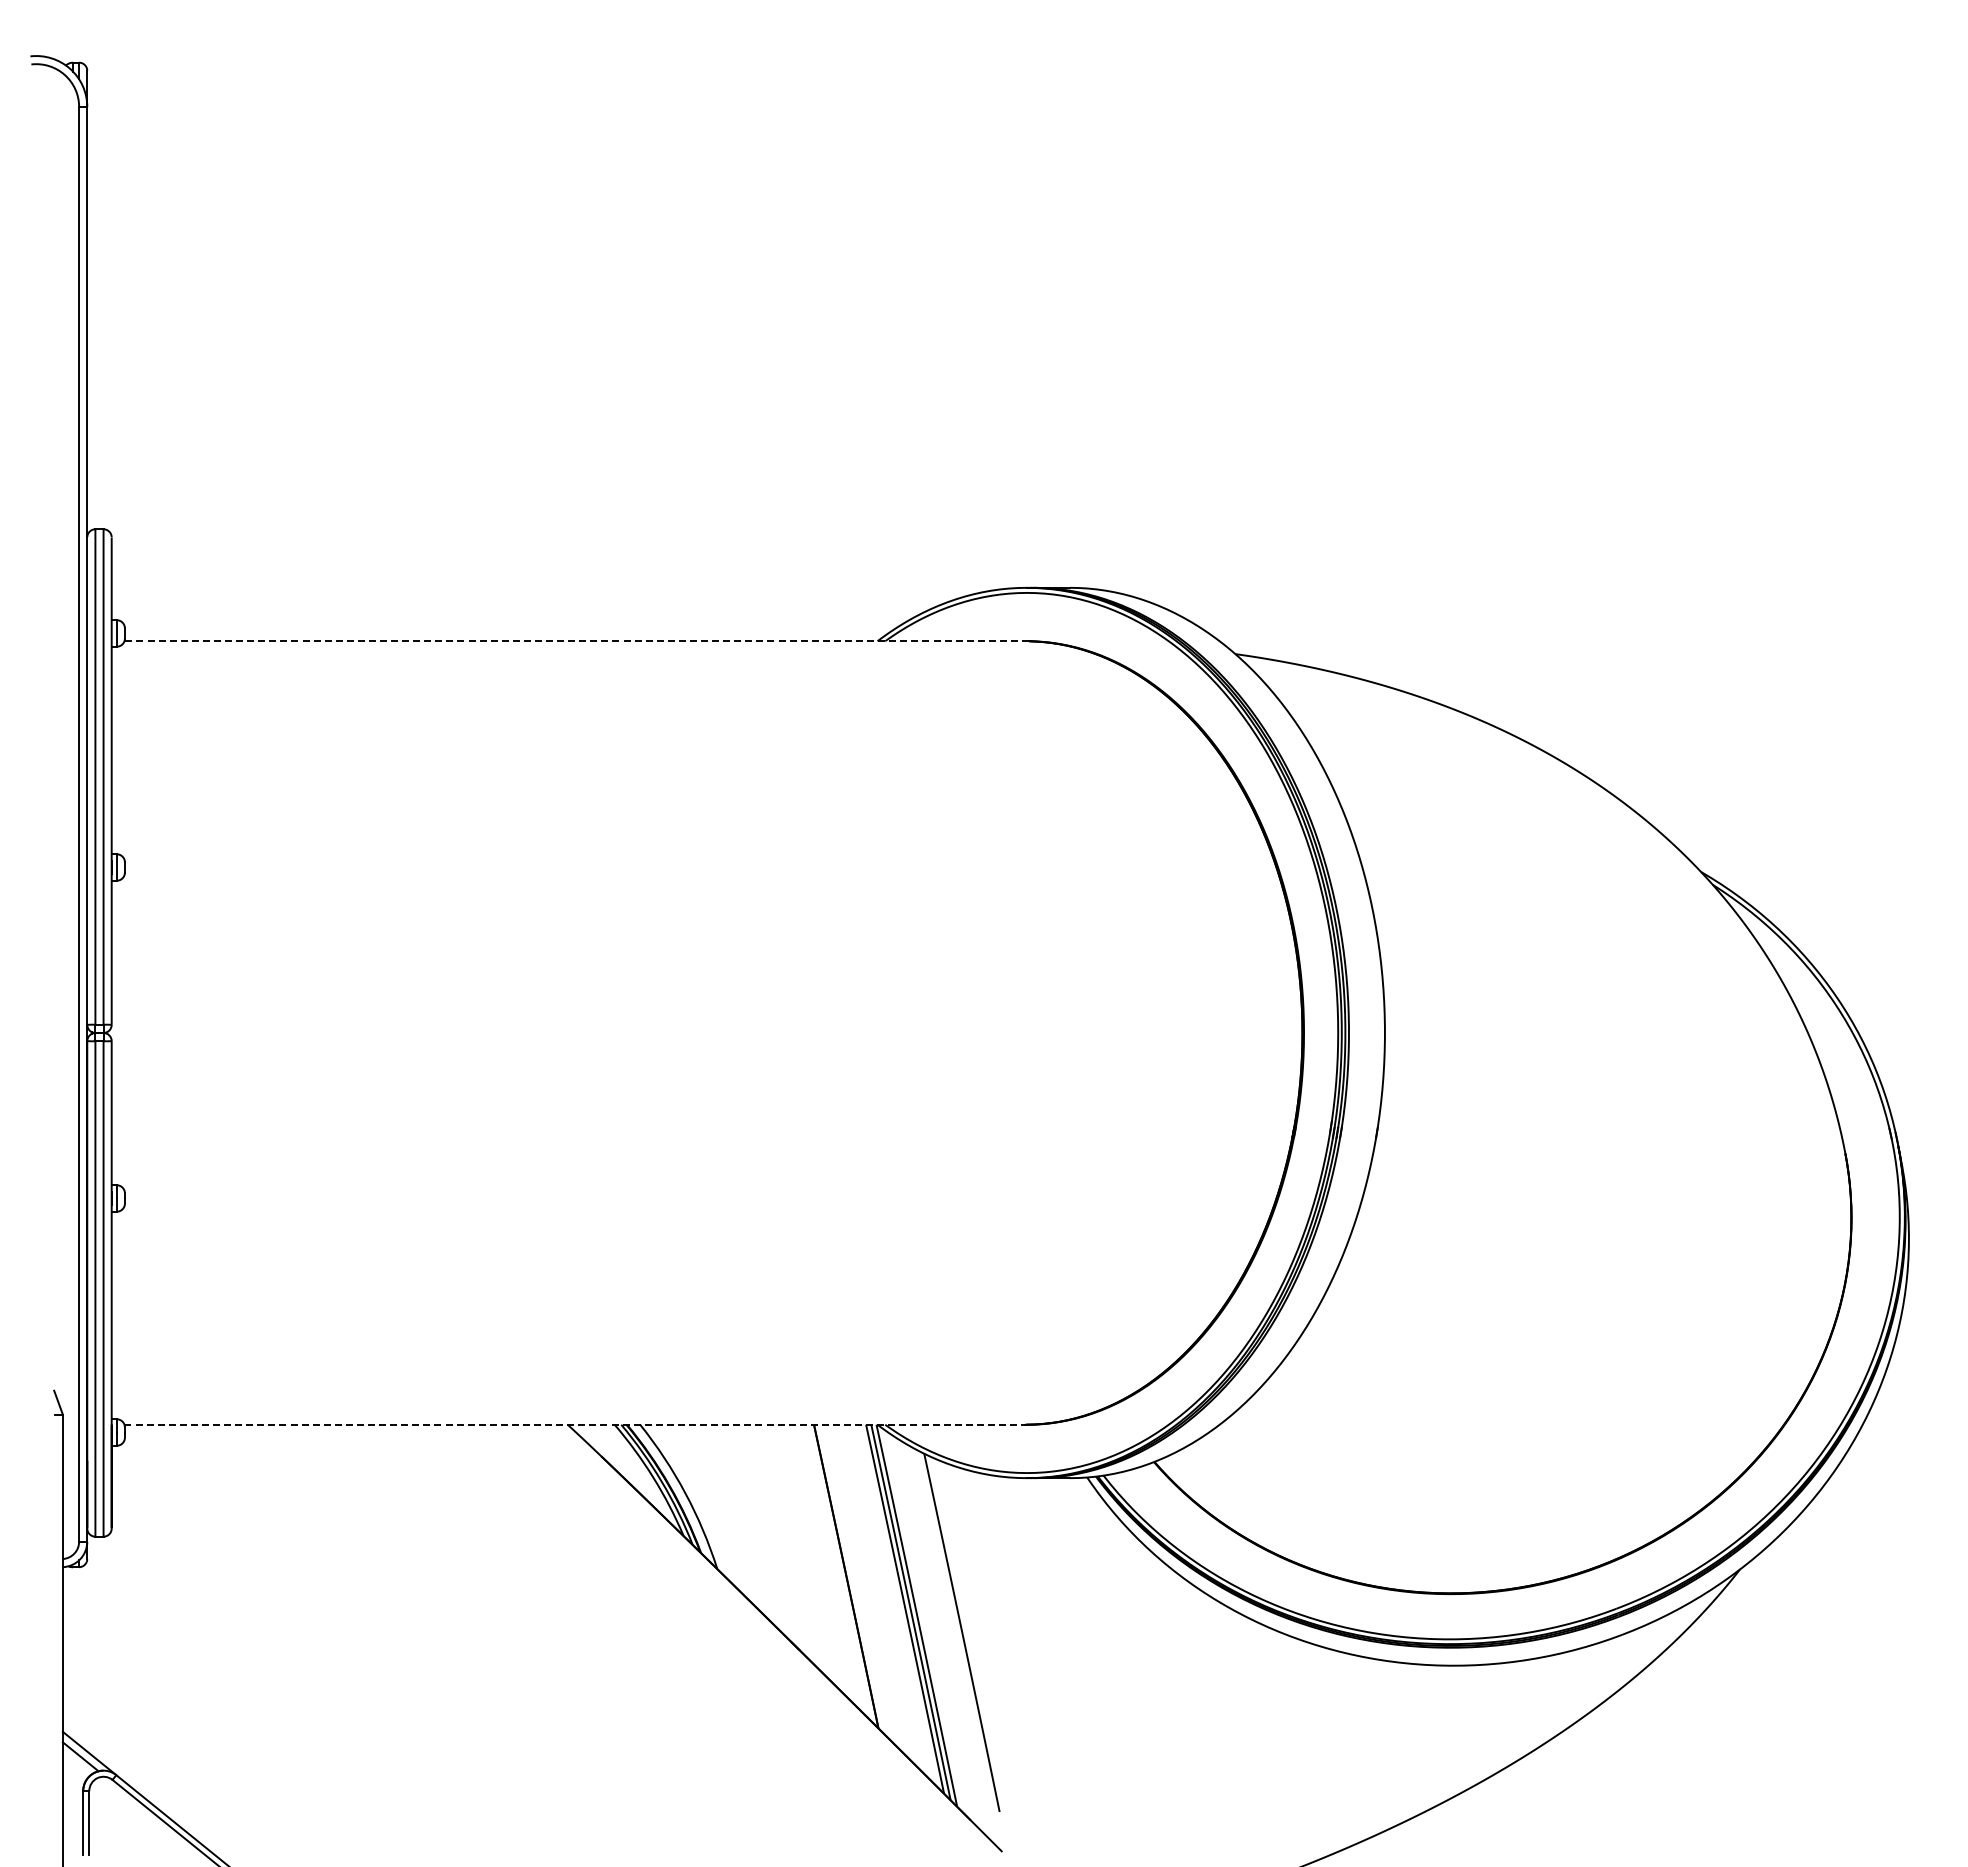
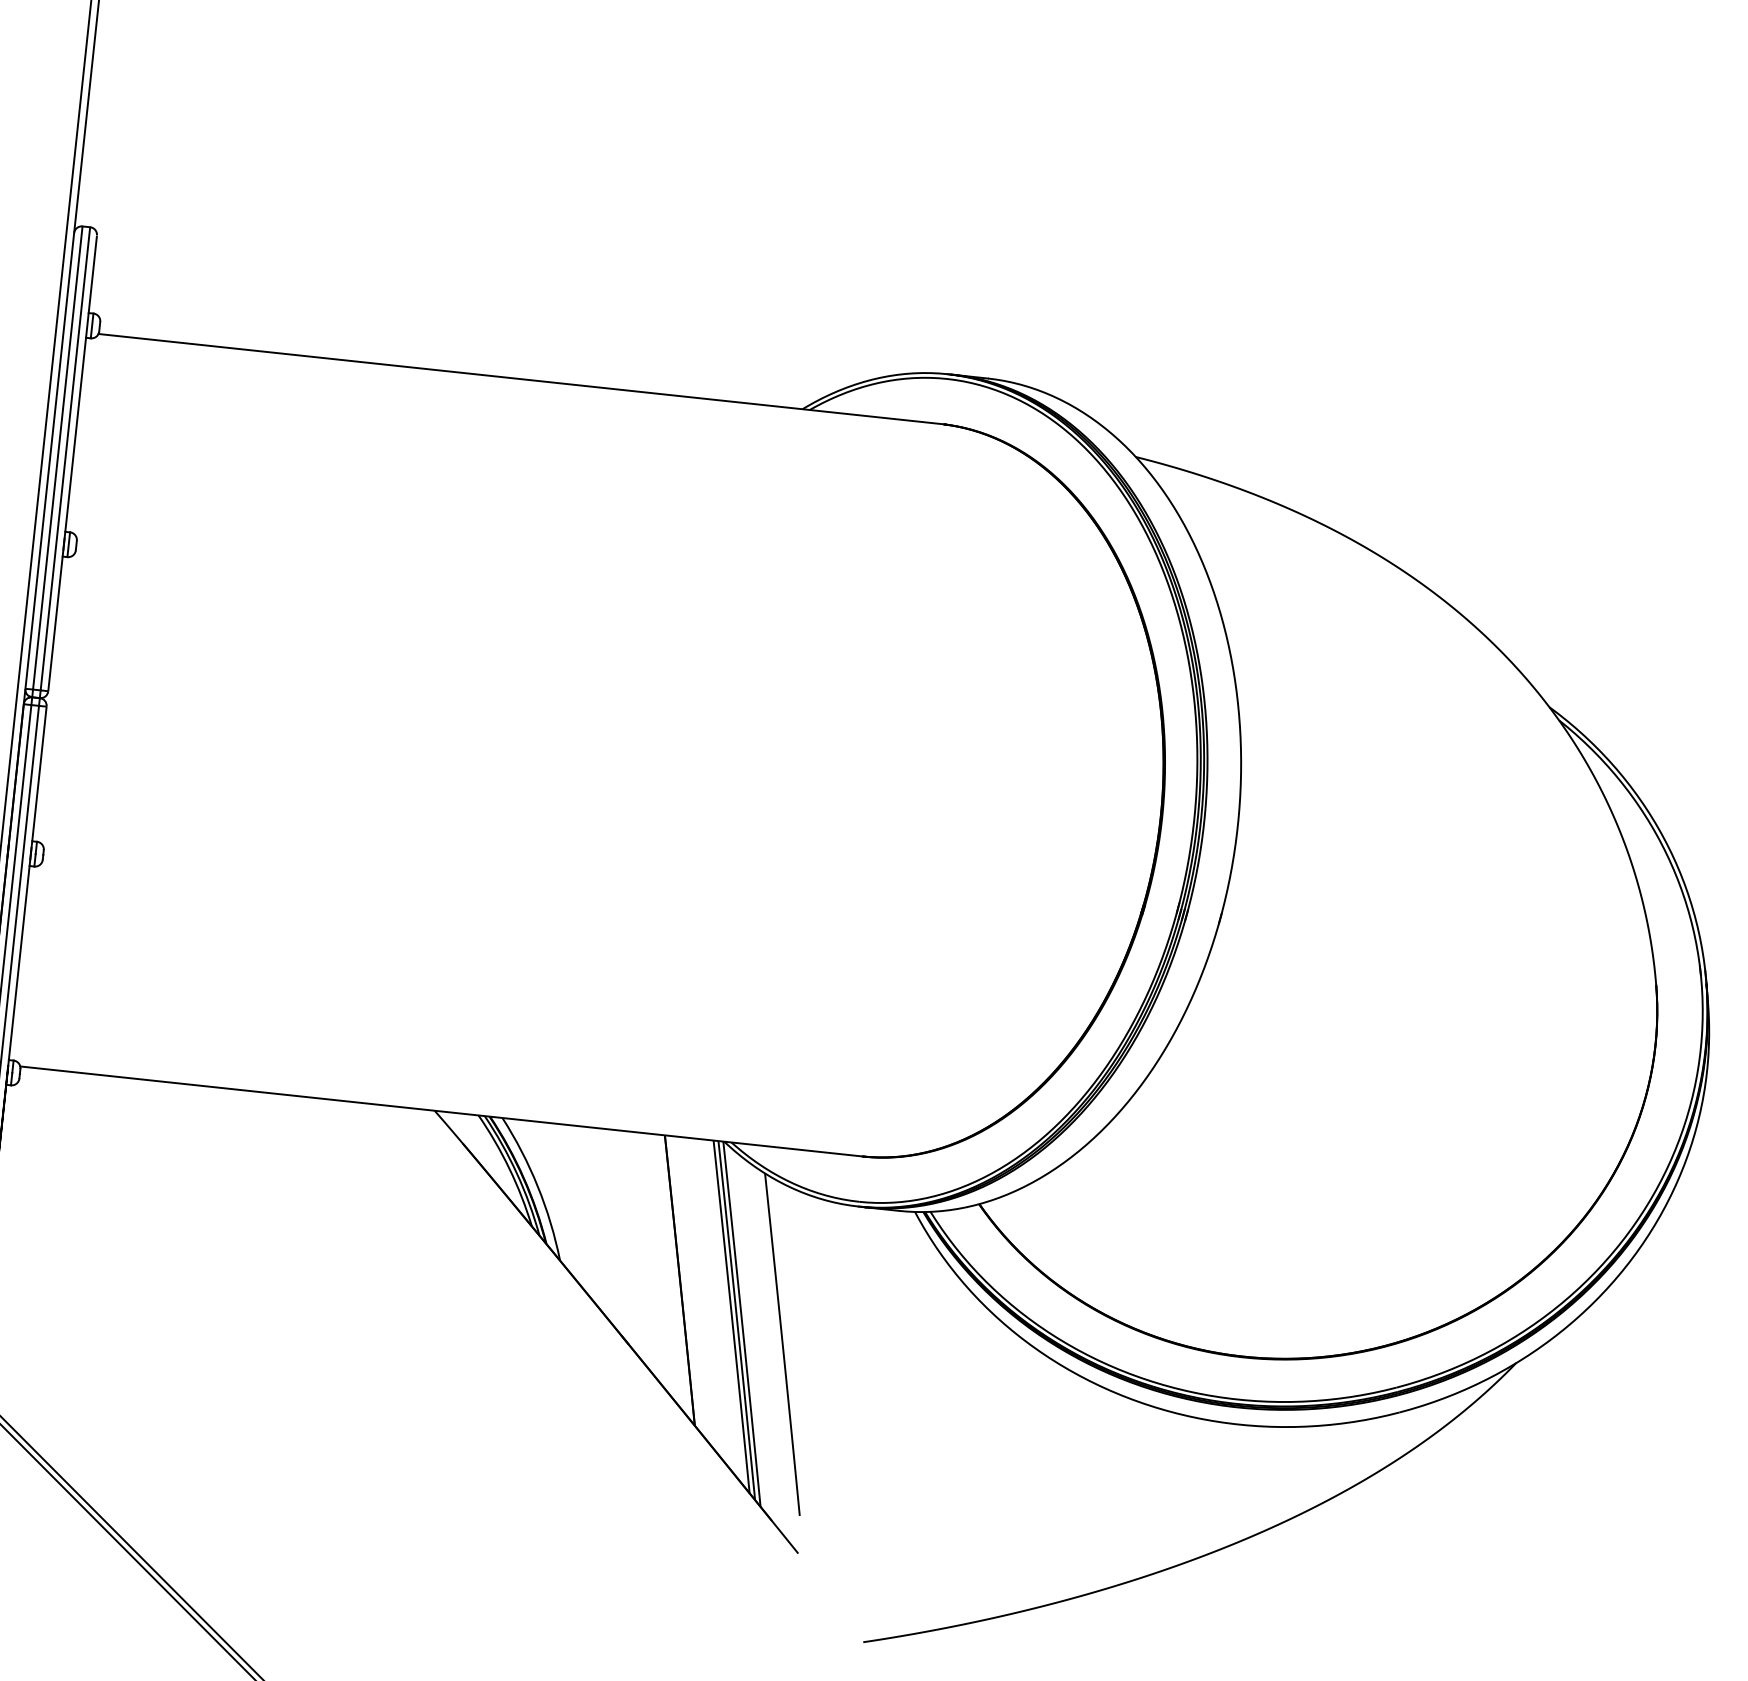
line: (576, 641) -> (521, 379), dashed -> solid
line: (575, 1424) -> (441, 1111), dashed -> solid

